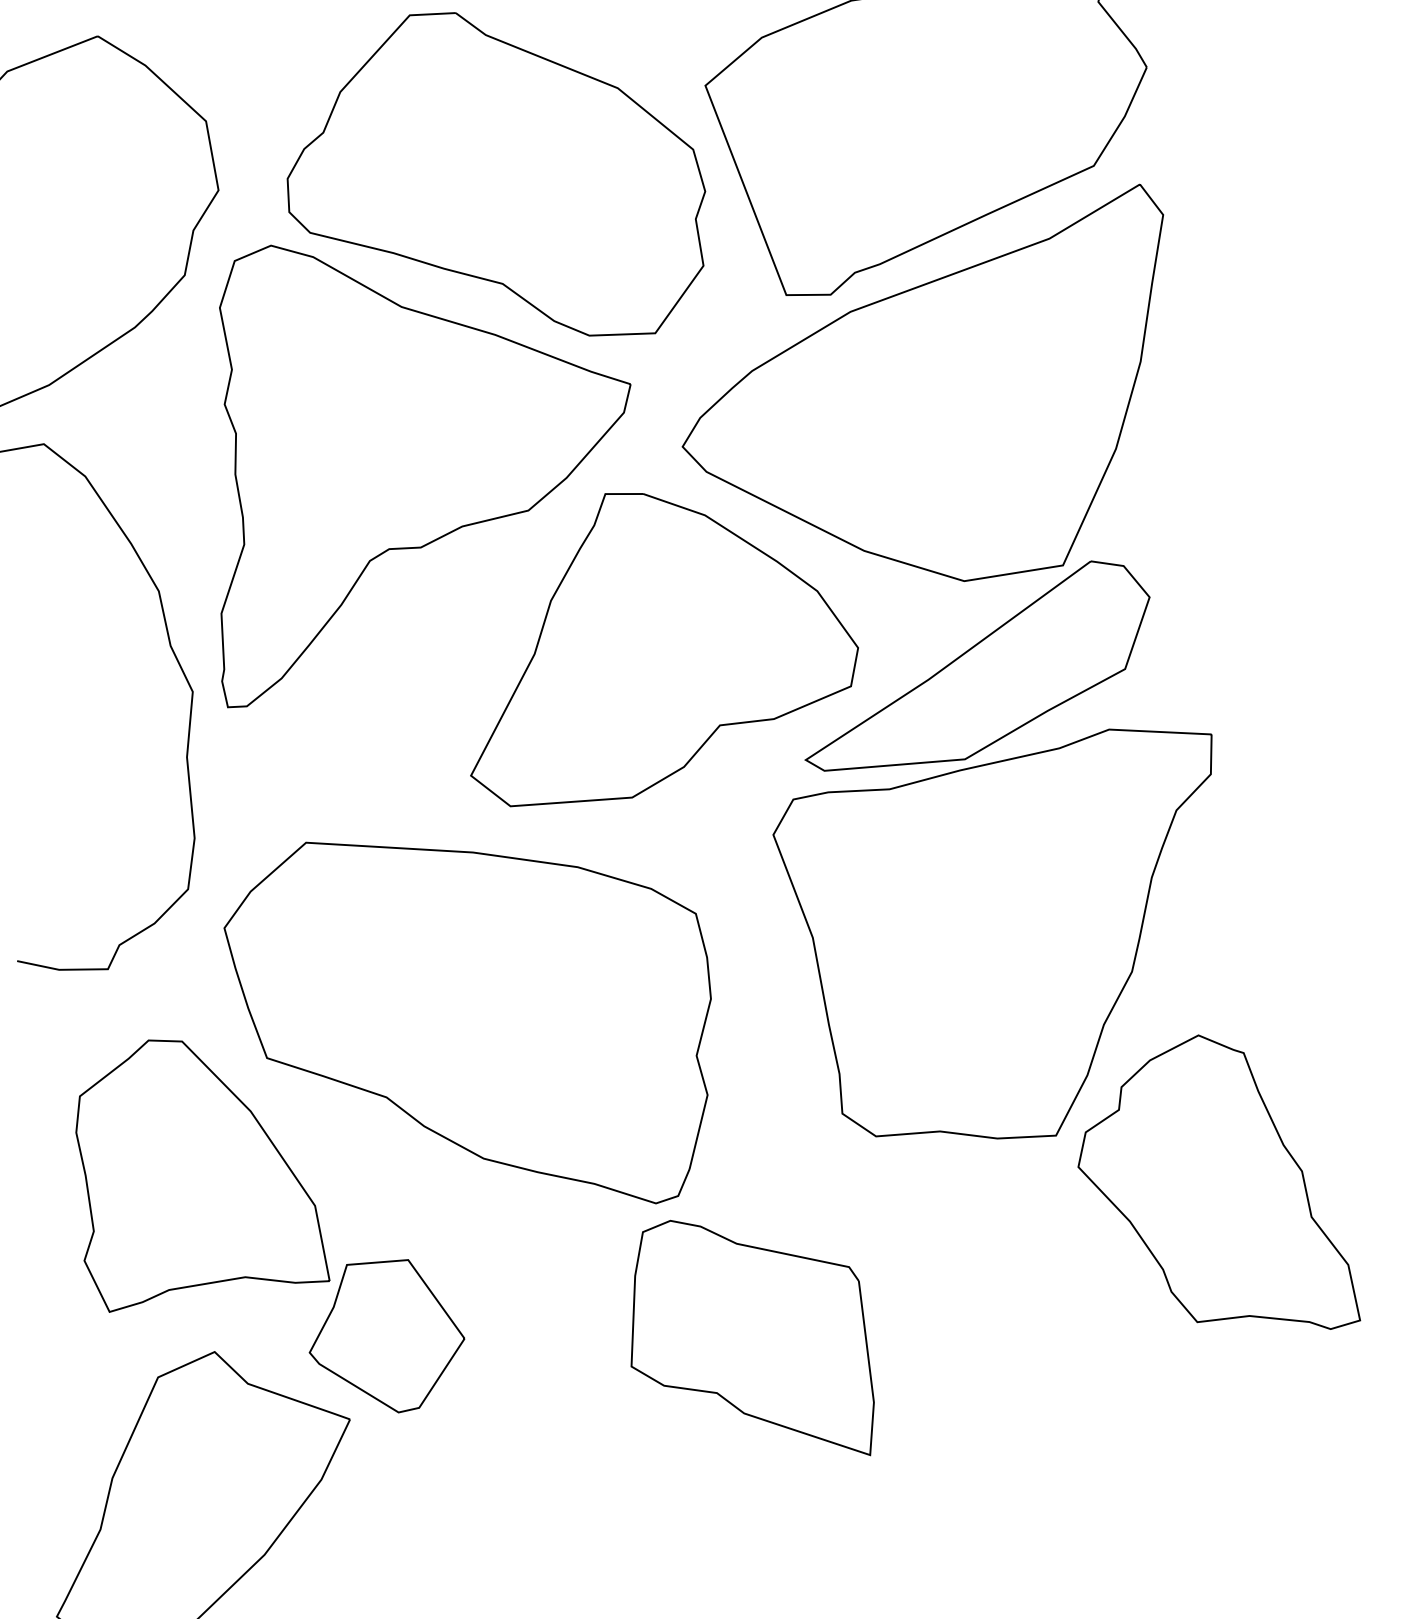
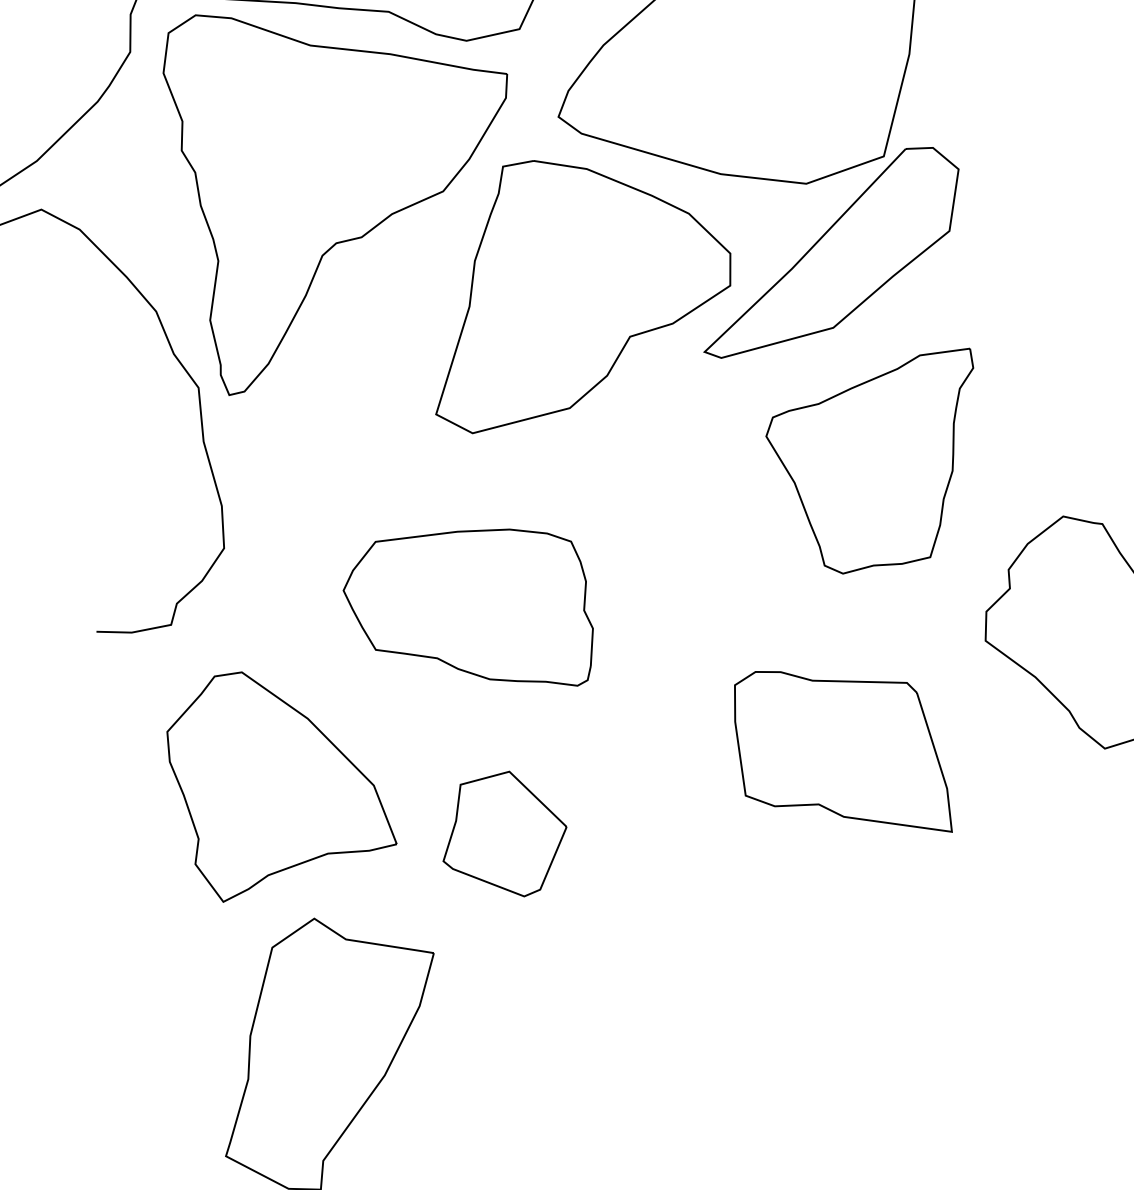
part: (992, 933) -> (881, 464), size x0.6
part: (467, 1022) -> (469, 614), size x0.6
part: (386, 1336) -> (503, 836), moved
part: (752, 1337) -> (839, 754), moved

